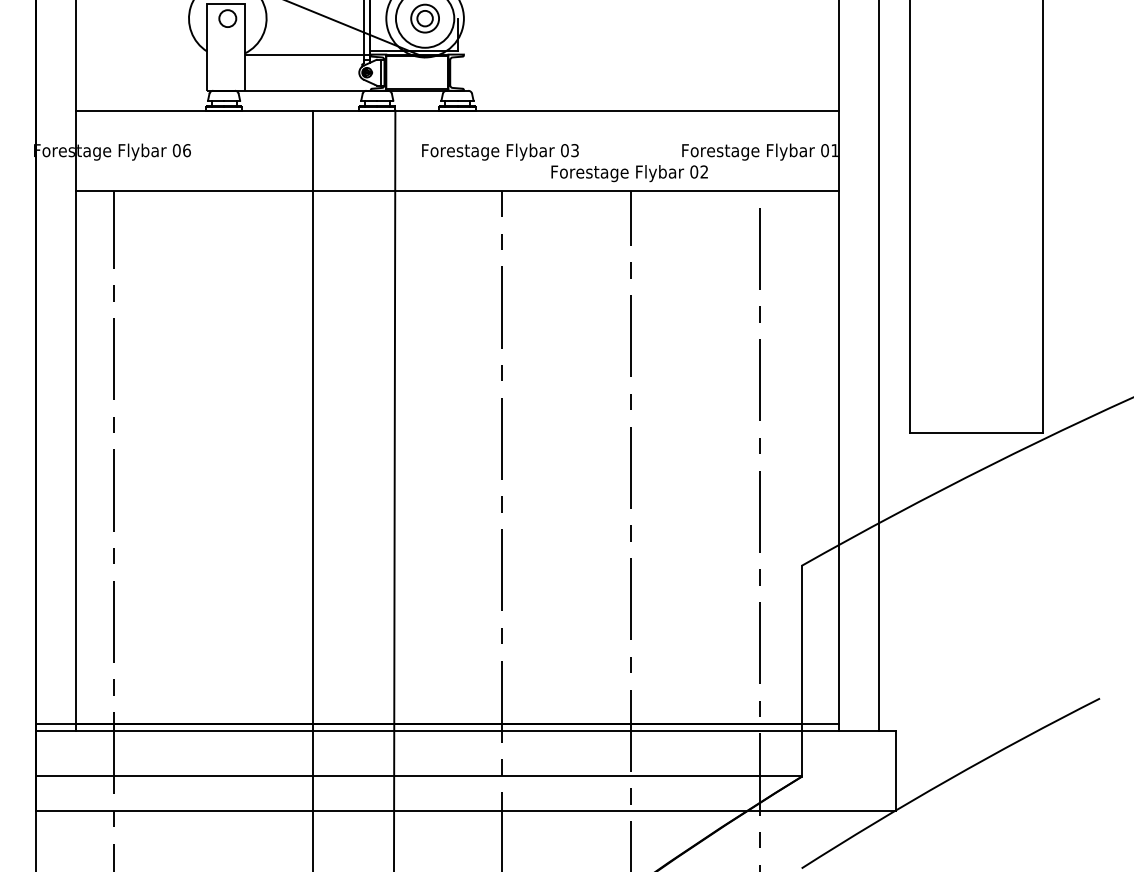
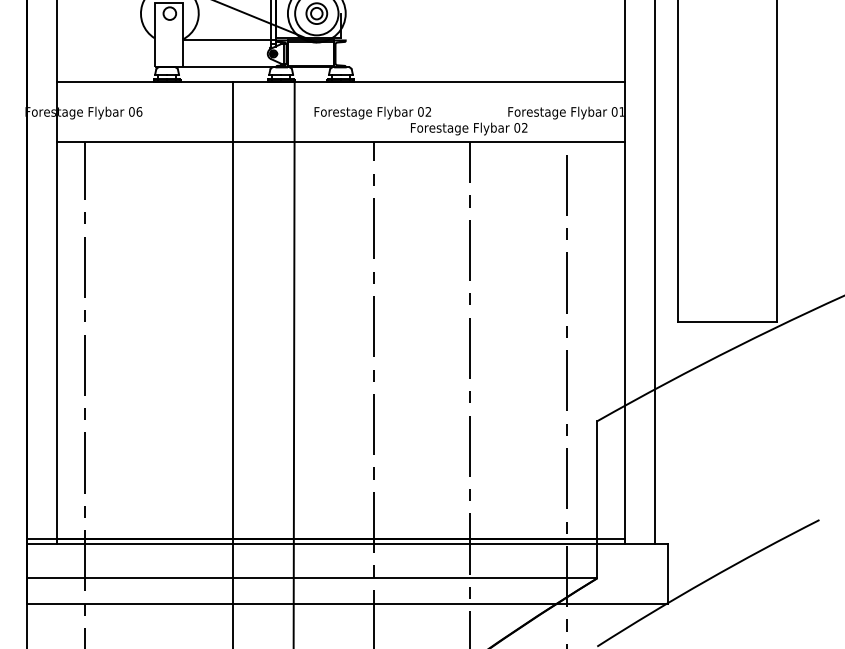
text: (574, 150) -> (428, 111), 03 -> 02

